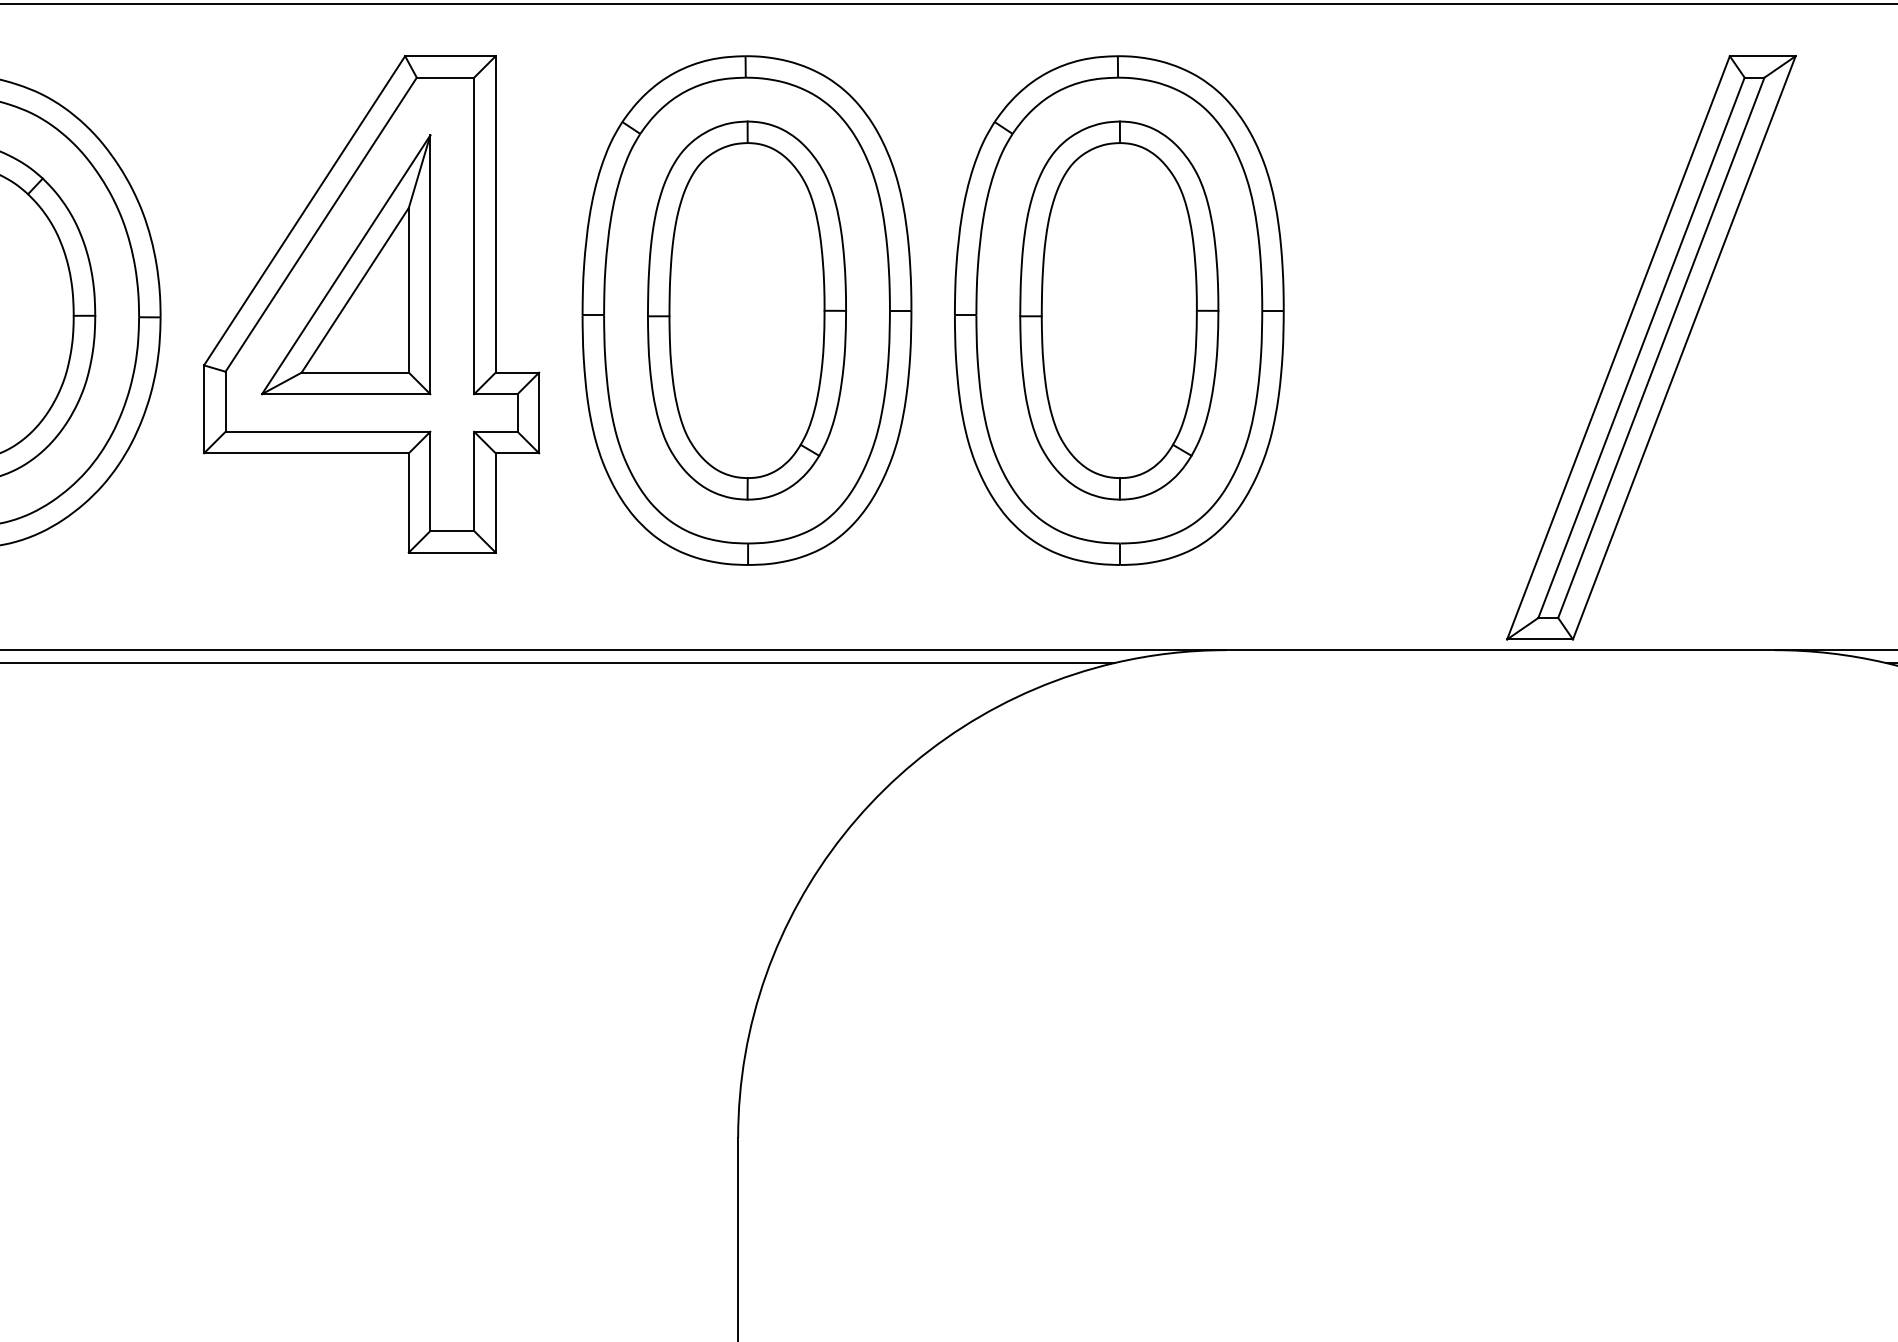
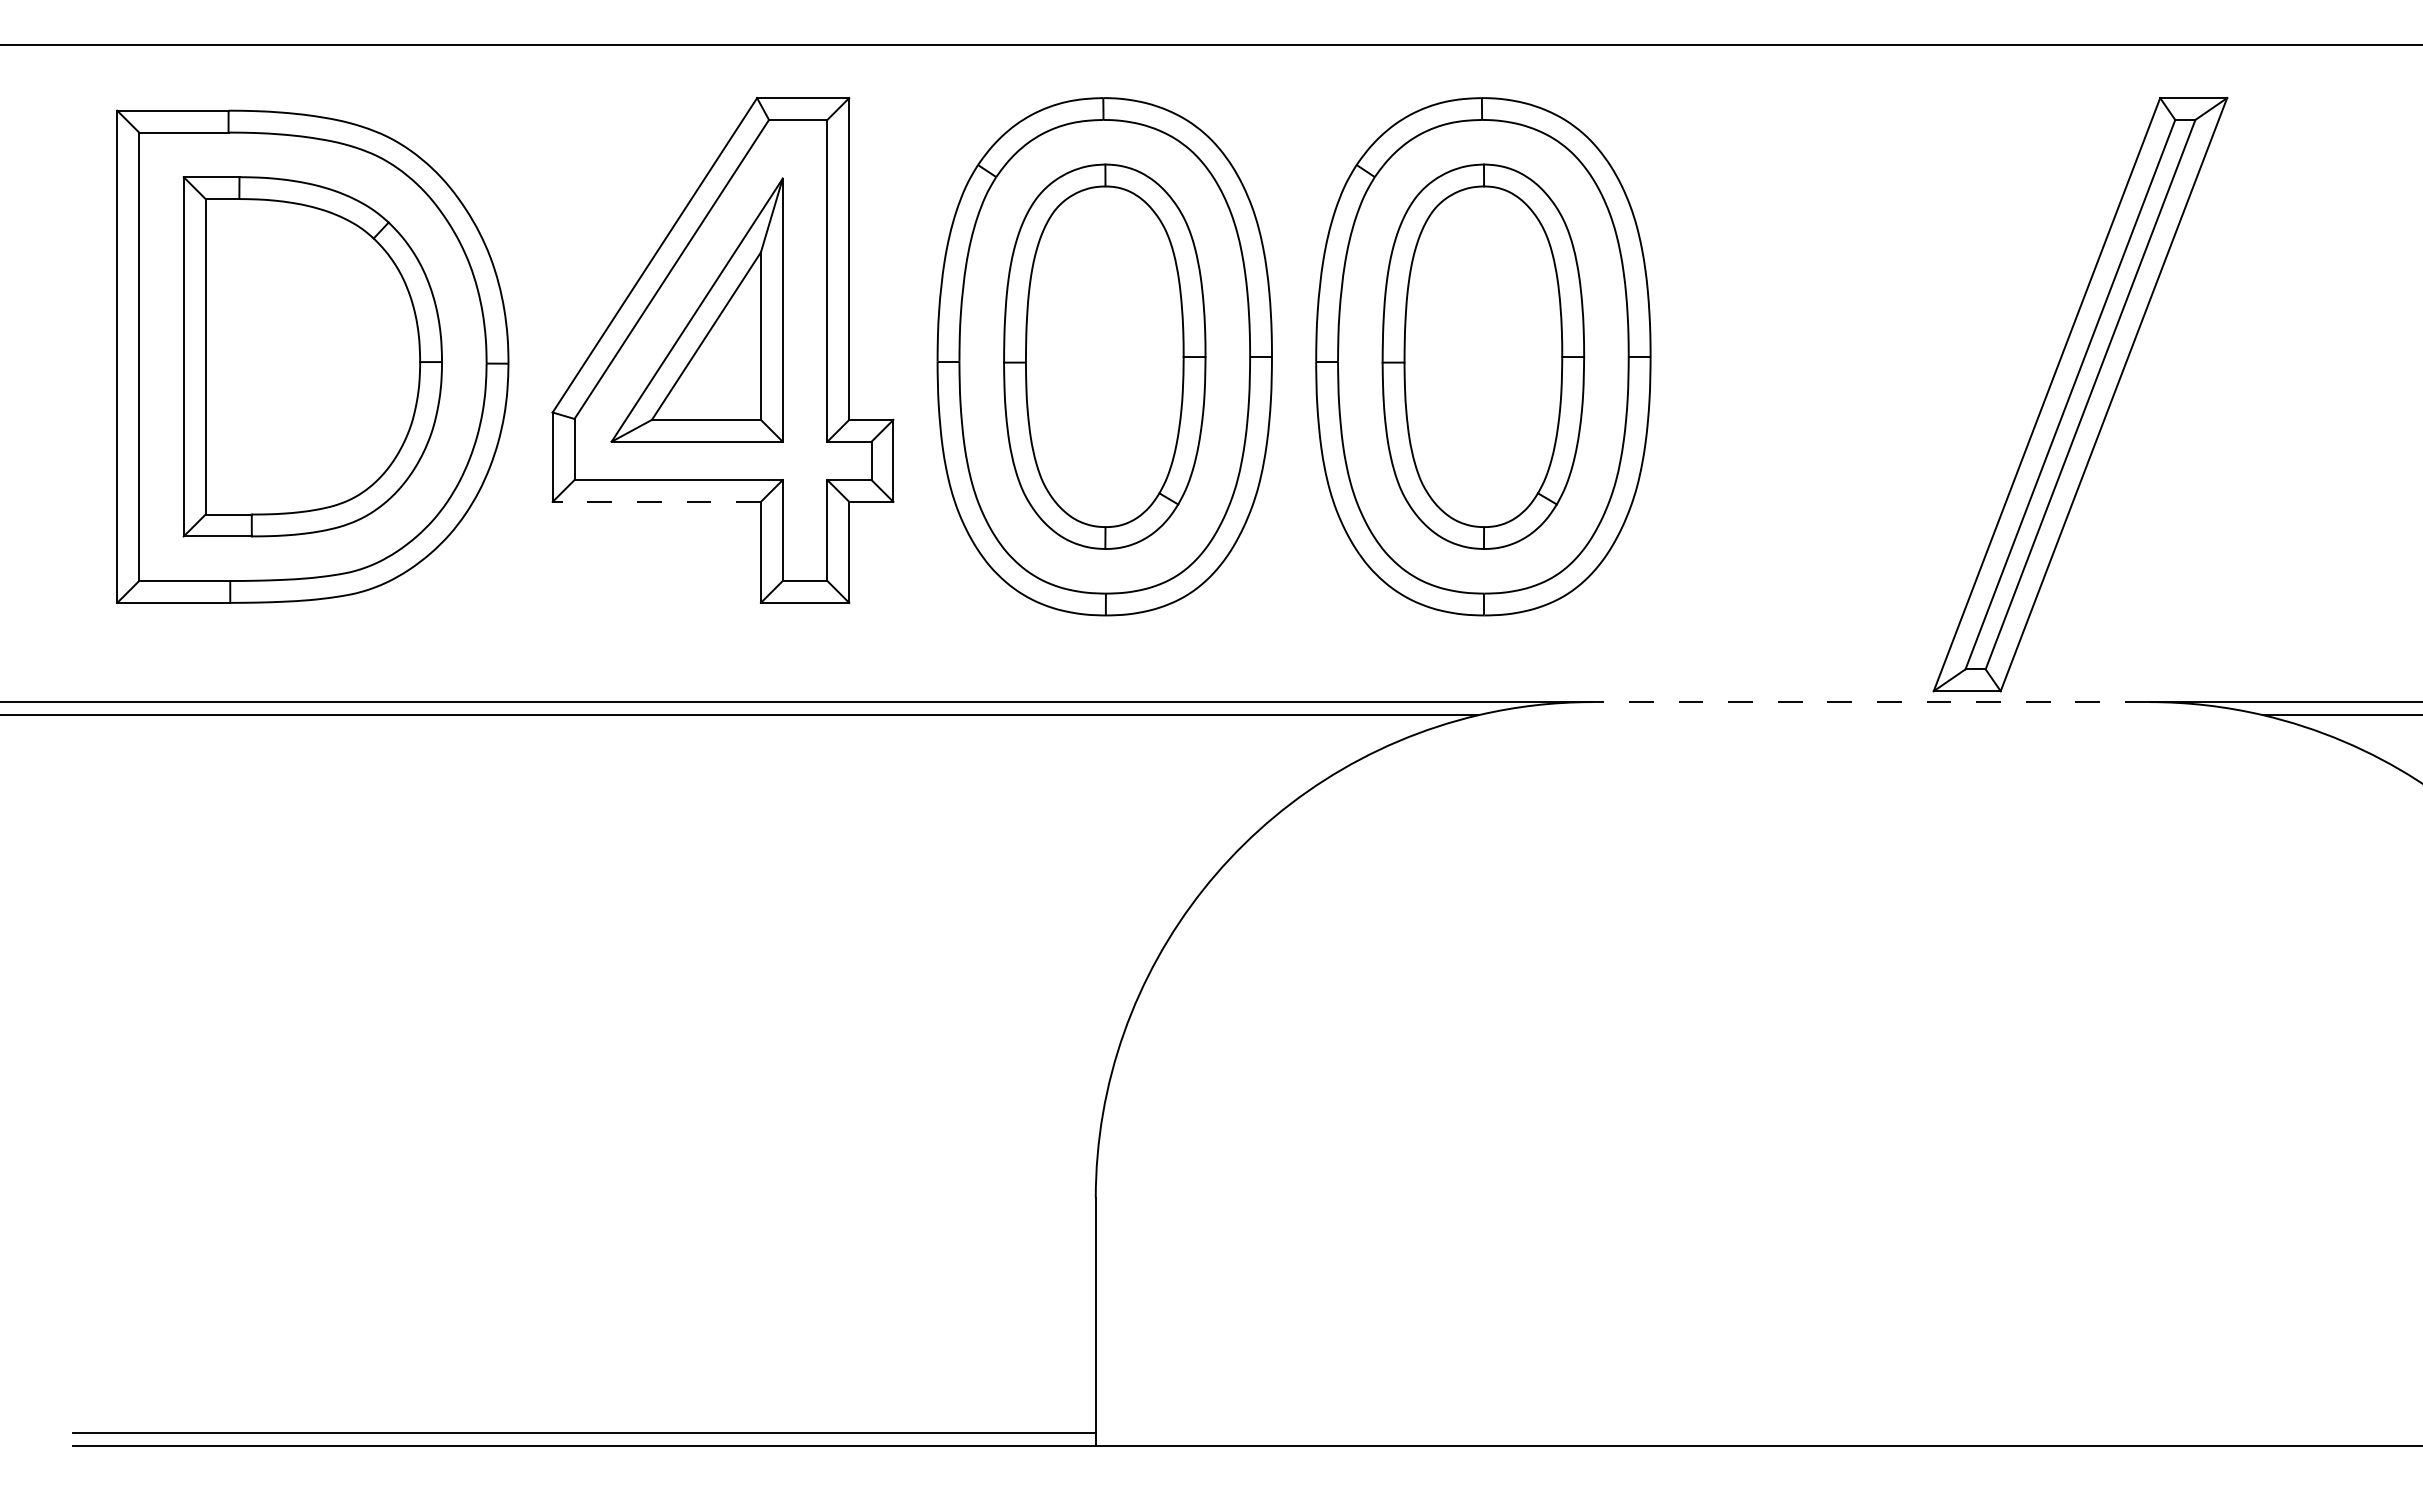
part: (1651, 347) -> (2080, 394), moved
line: (306, 452) -> (656, 501), solid -> dashed
line: (1500, 650) -> (1870, 702), solid -> dashed

